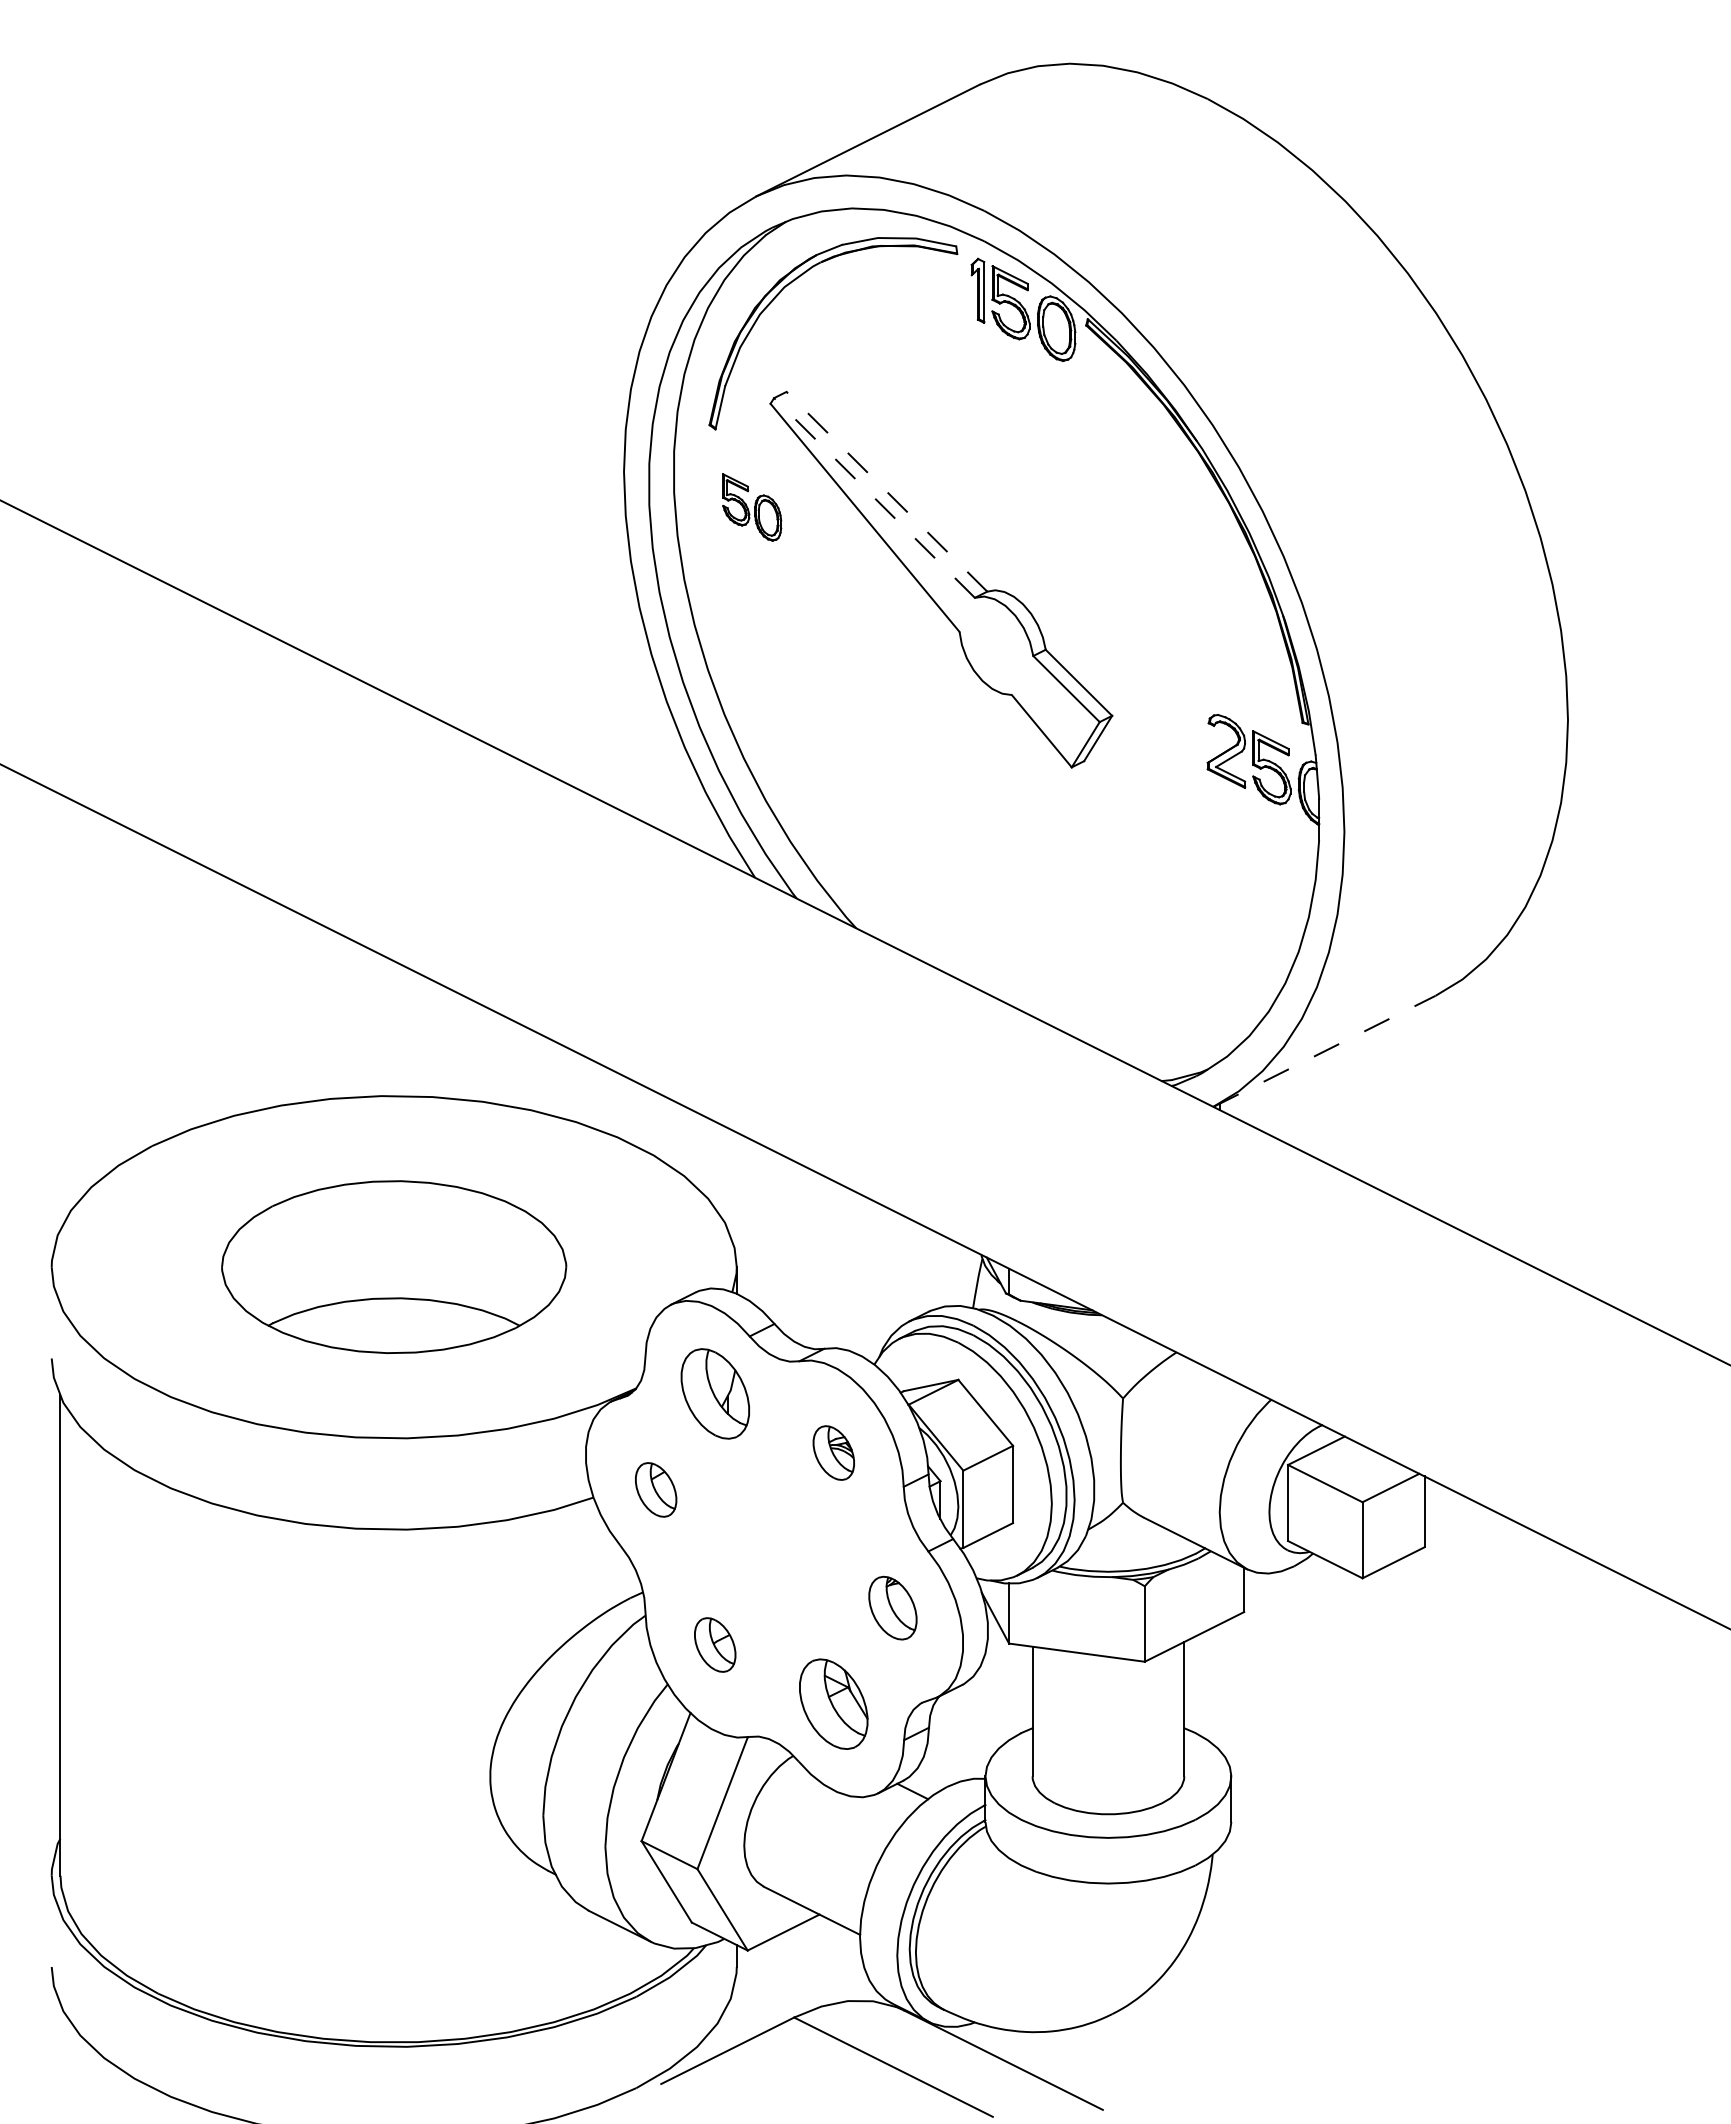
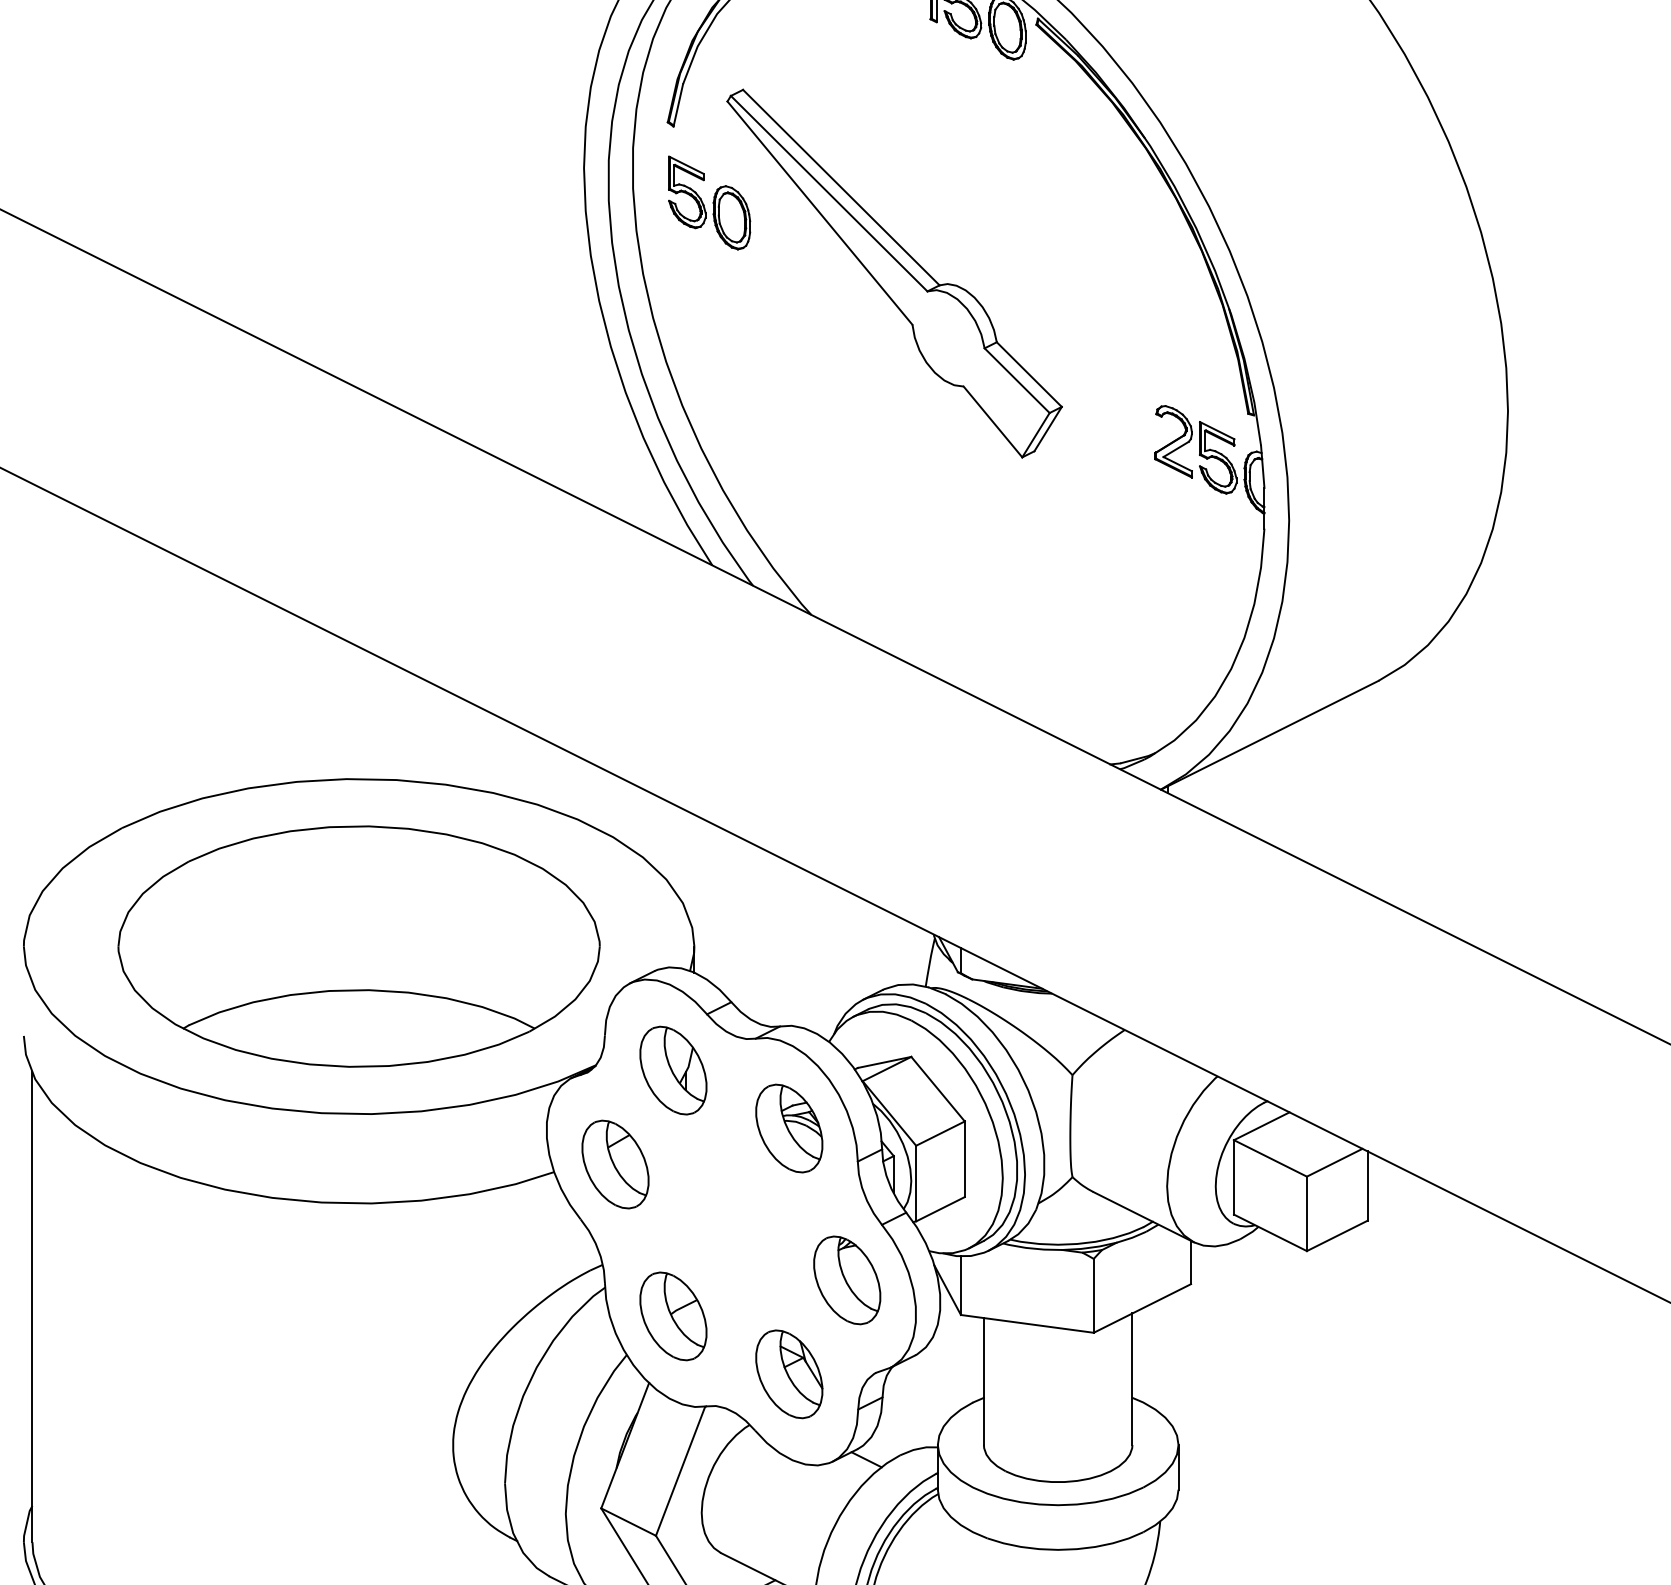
line: (886, 491) -> (840, 187), dashed -> solid
line: (874, 497) -> (829, 193), dashed -> solid
part: (751, 507) -> (708, 202), size x1.43
line: (1324, 1051) -> (1269, 735), dashed -> solid
part: (393, 1266) -> (358, 945), size x1.43
part: (833, 1452) -> (789, 1127), size x1.67
part: (655, 1489) -> (614, 1164), size x1.67
part: (892, 1607) -> (846, 1279), size x1.43
part: (714, 1644) -> (672, 1315), size x1.67

